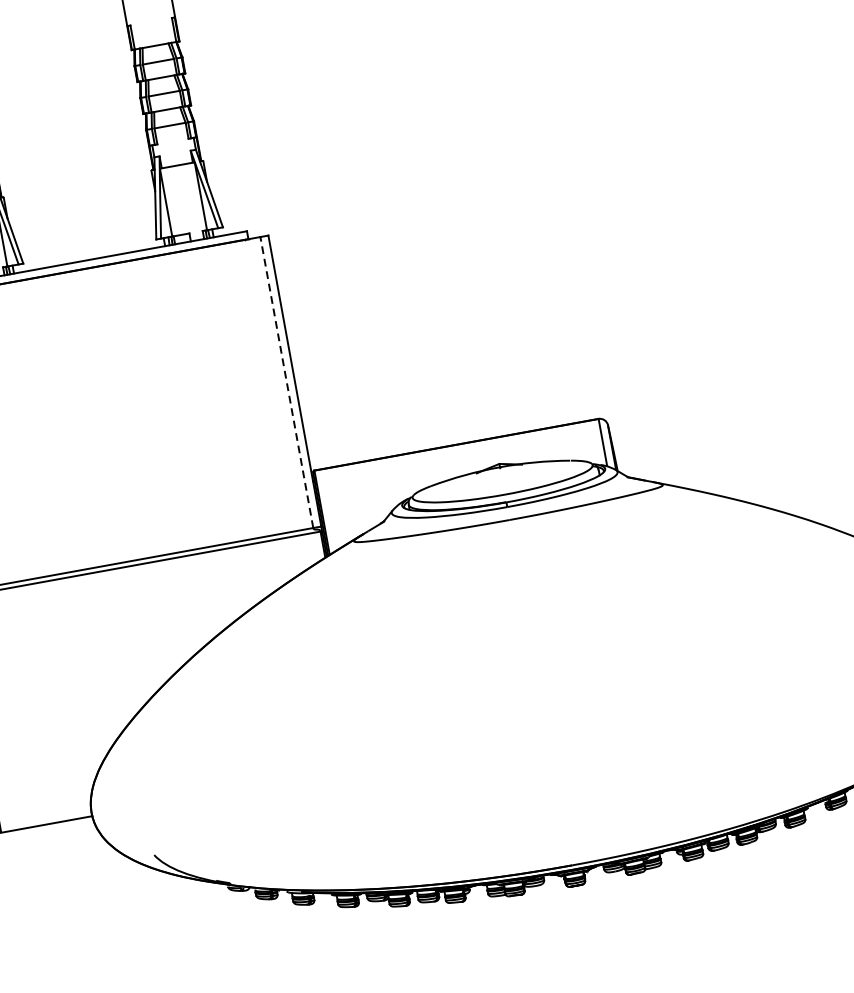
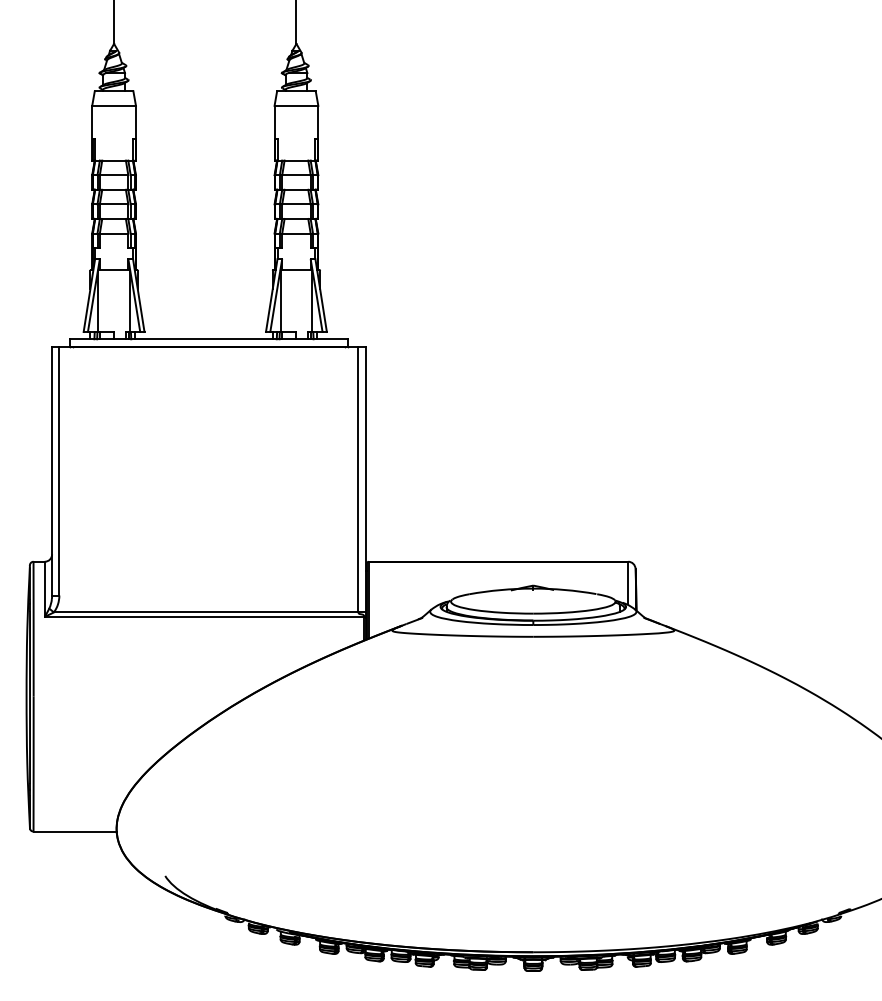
line: (286, 382) -> (358, 479), dashed -> solid

